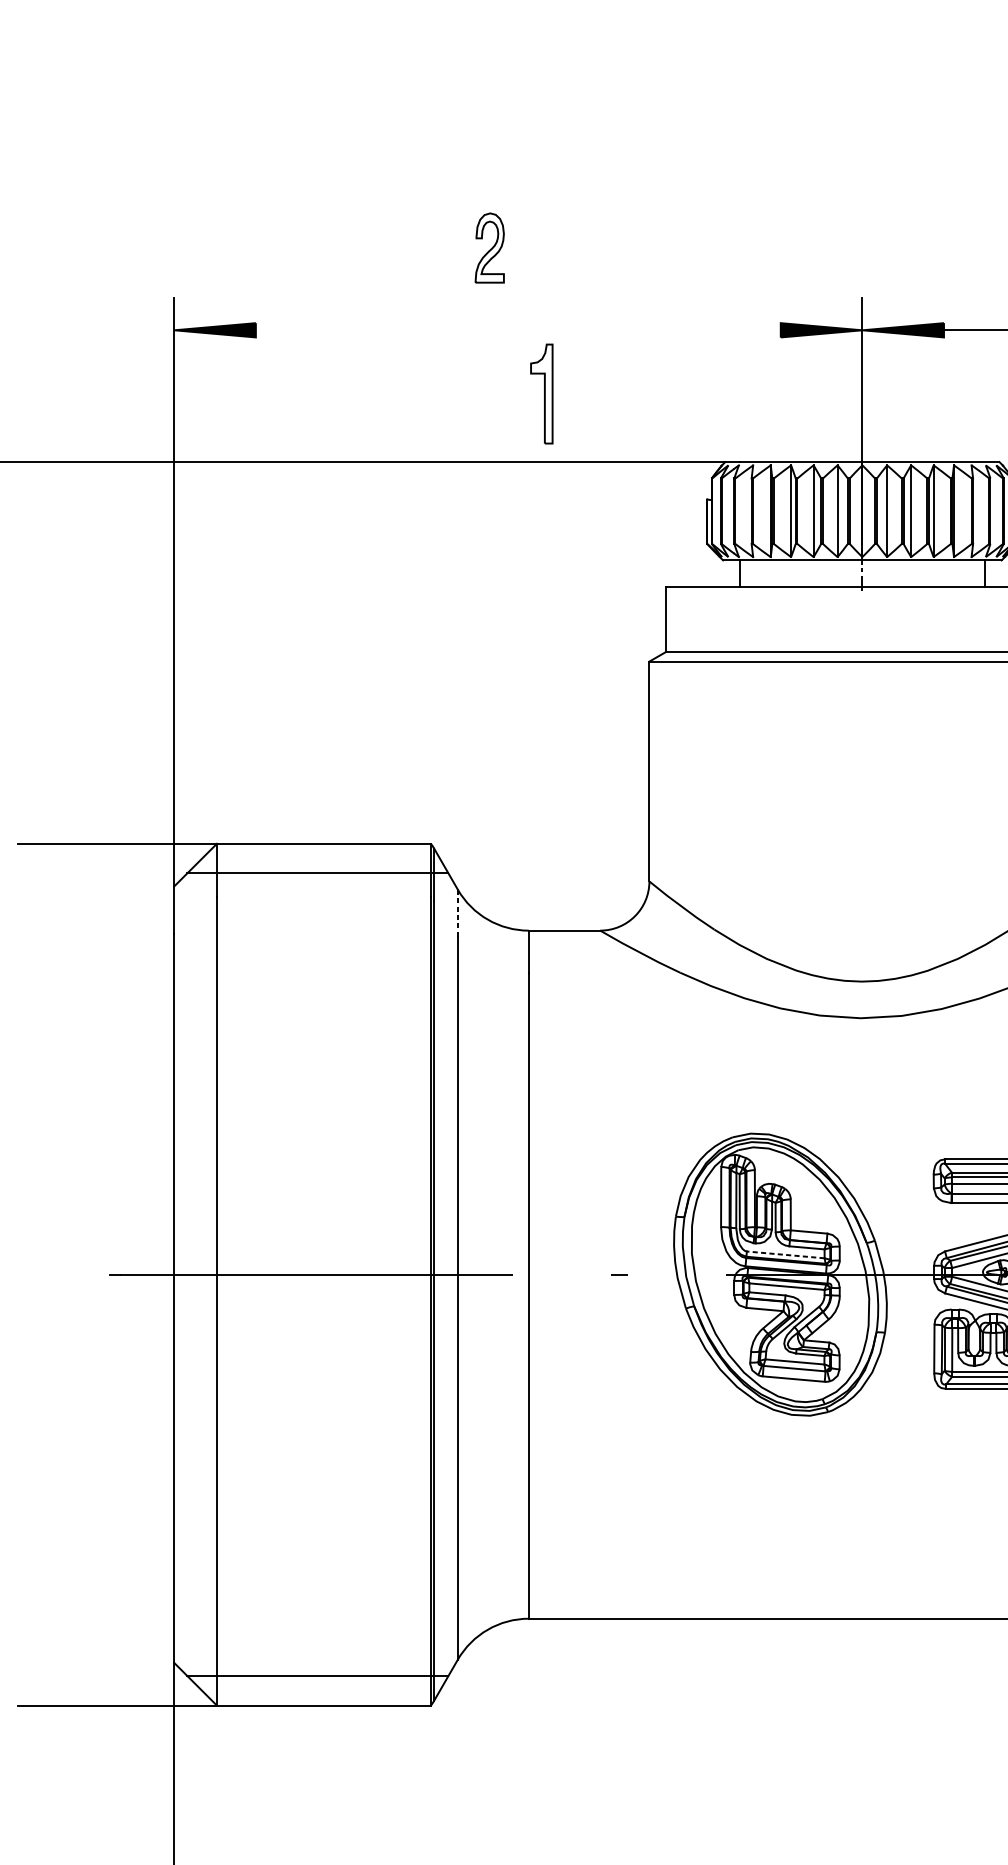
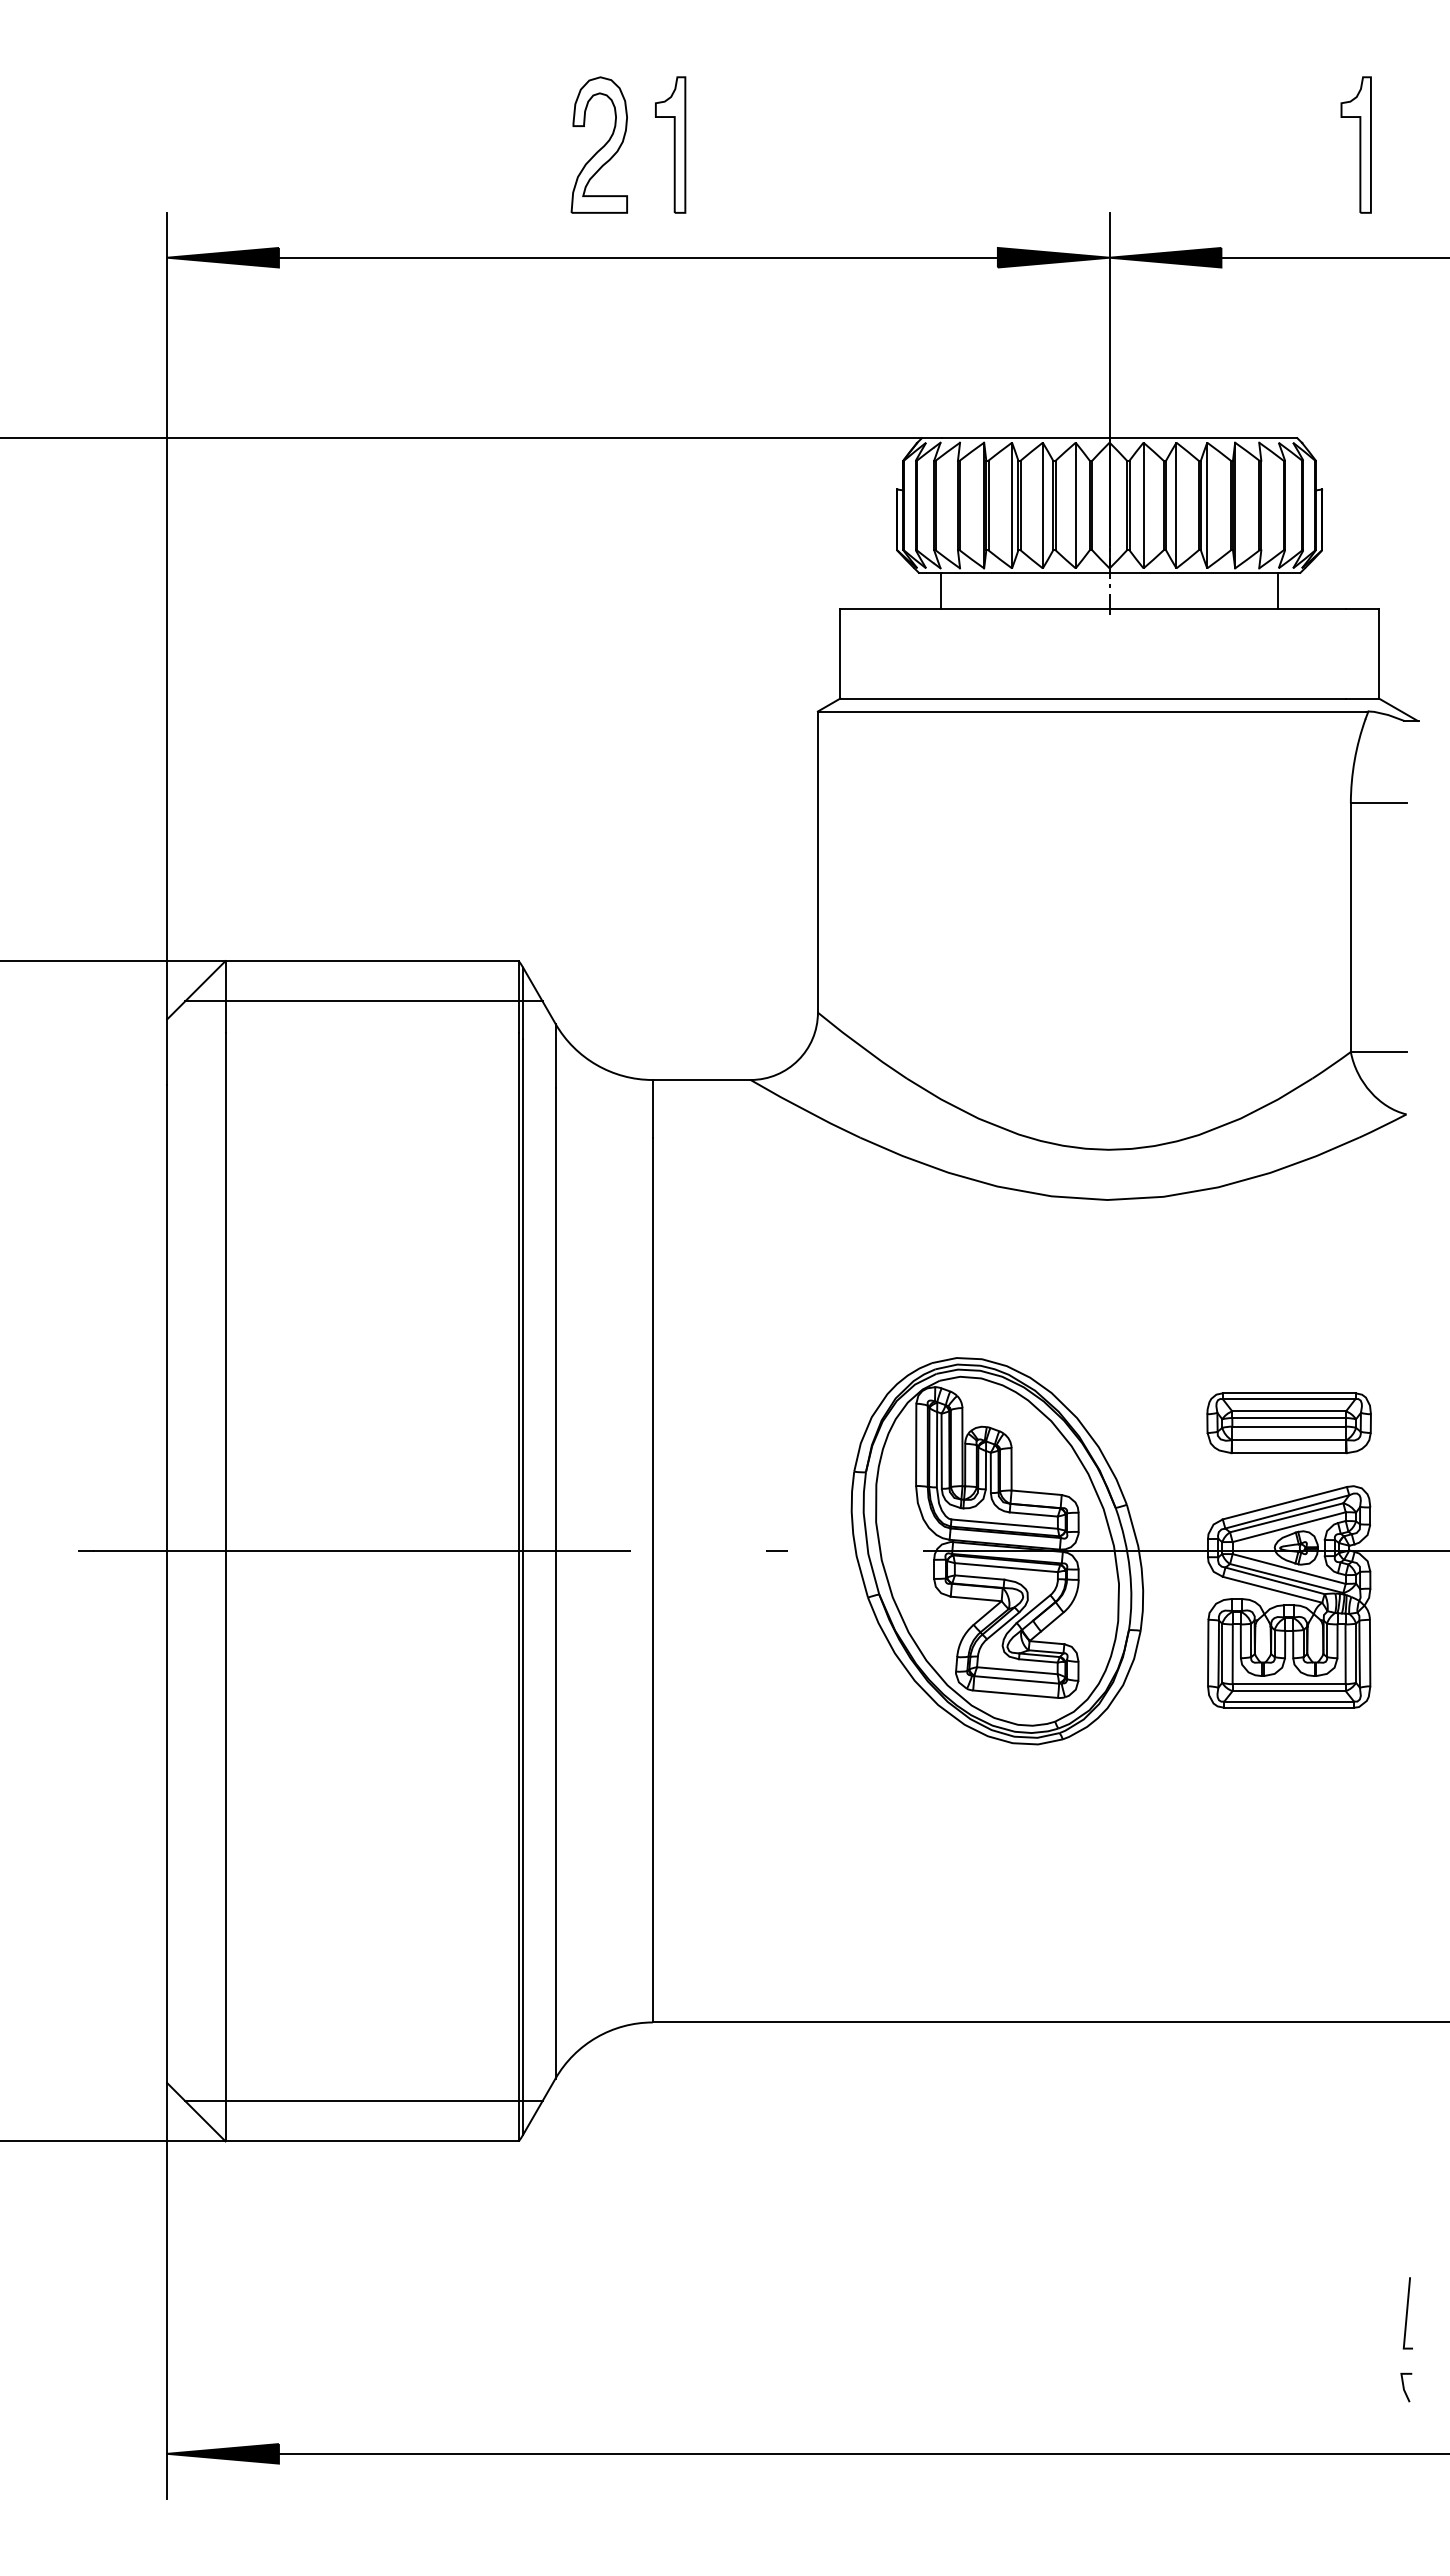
part: (489, 247) -> (598, 144), size x1.43
line: (517, 330) -> (637, 257), added
part: (541, 393) -> (670, 144), moved
line: (457, 912) -> (555, 1055), dashed -> solid
line: (785, 1255) -> (1004, 1524), dashed -> solid

